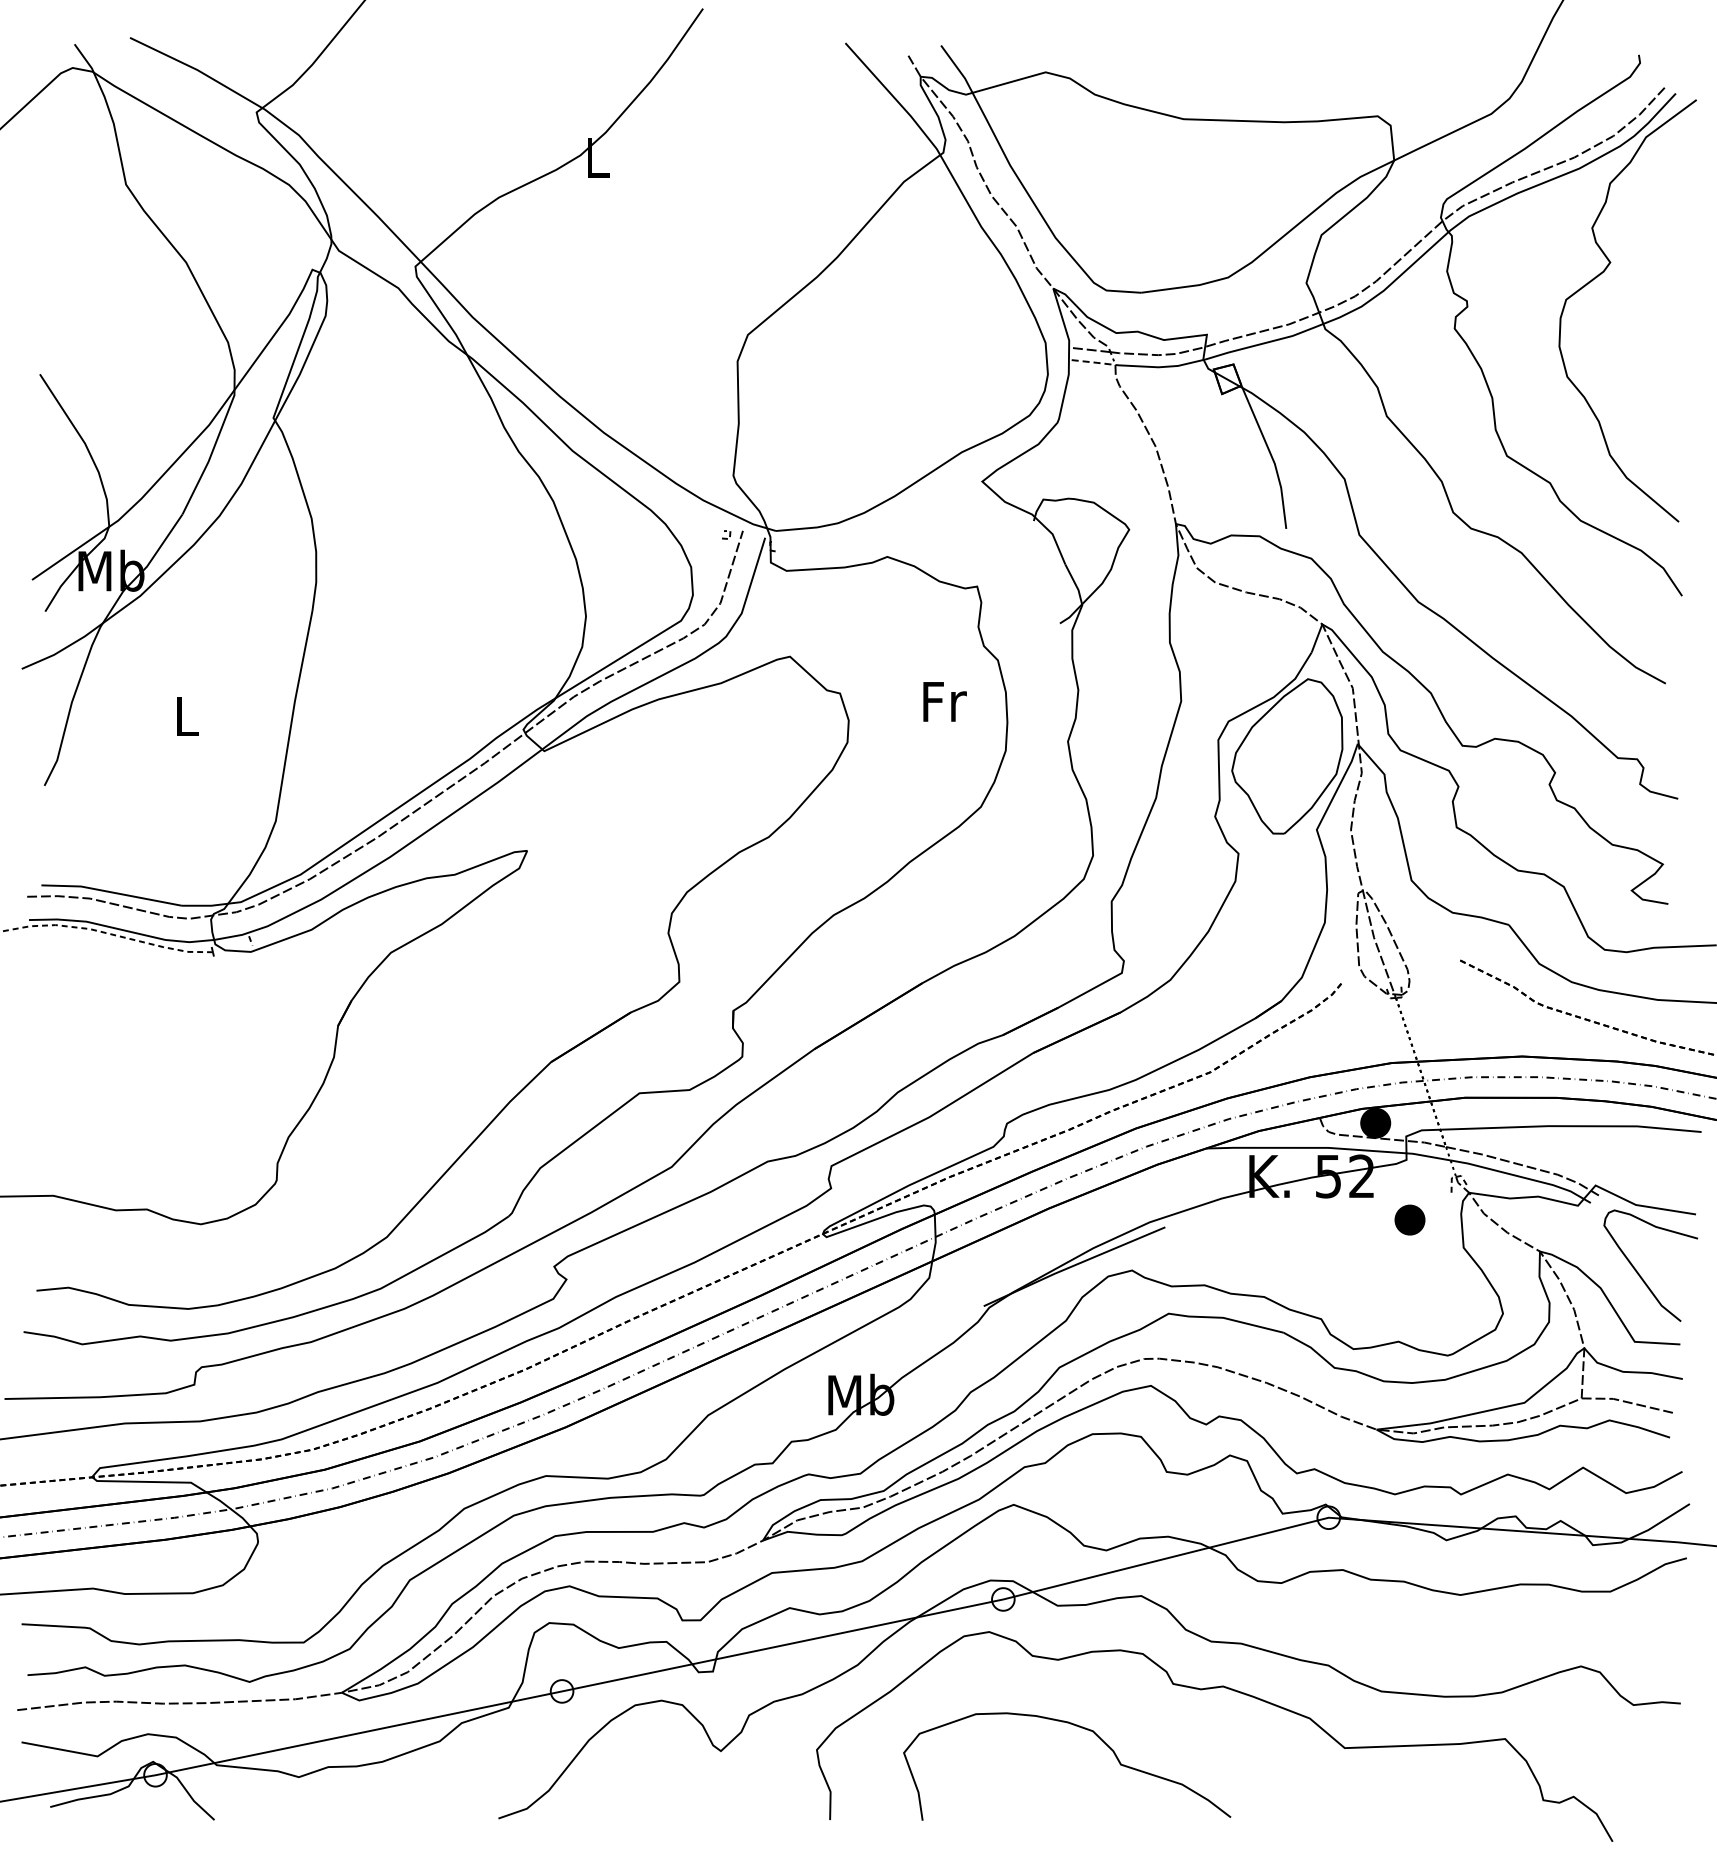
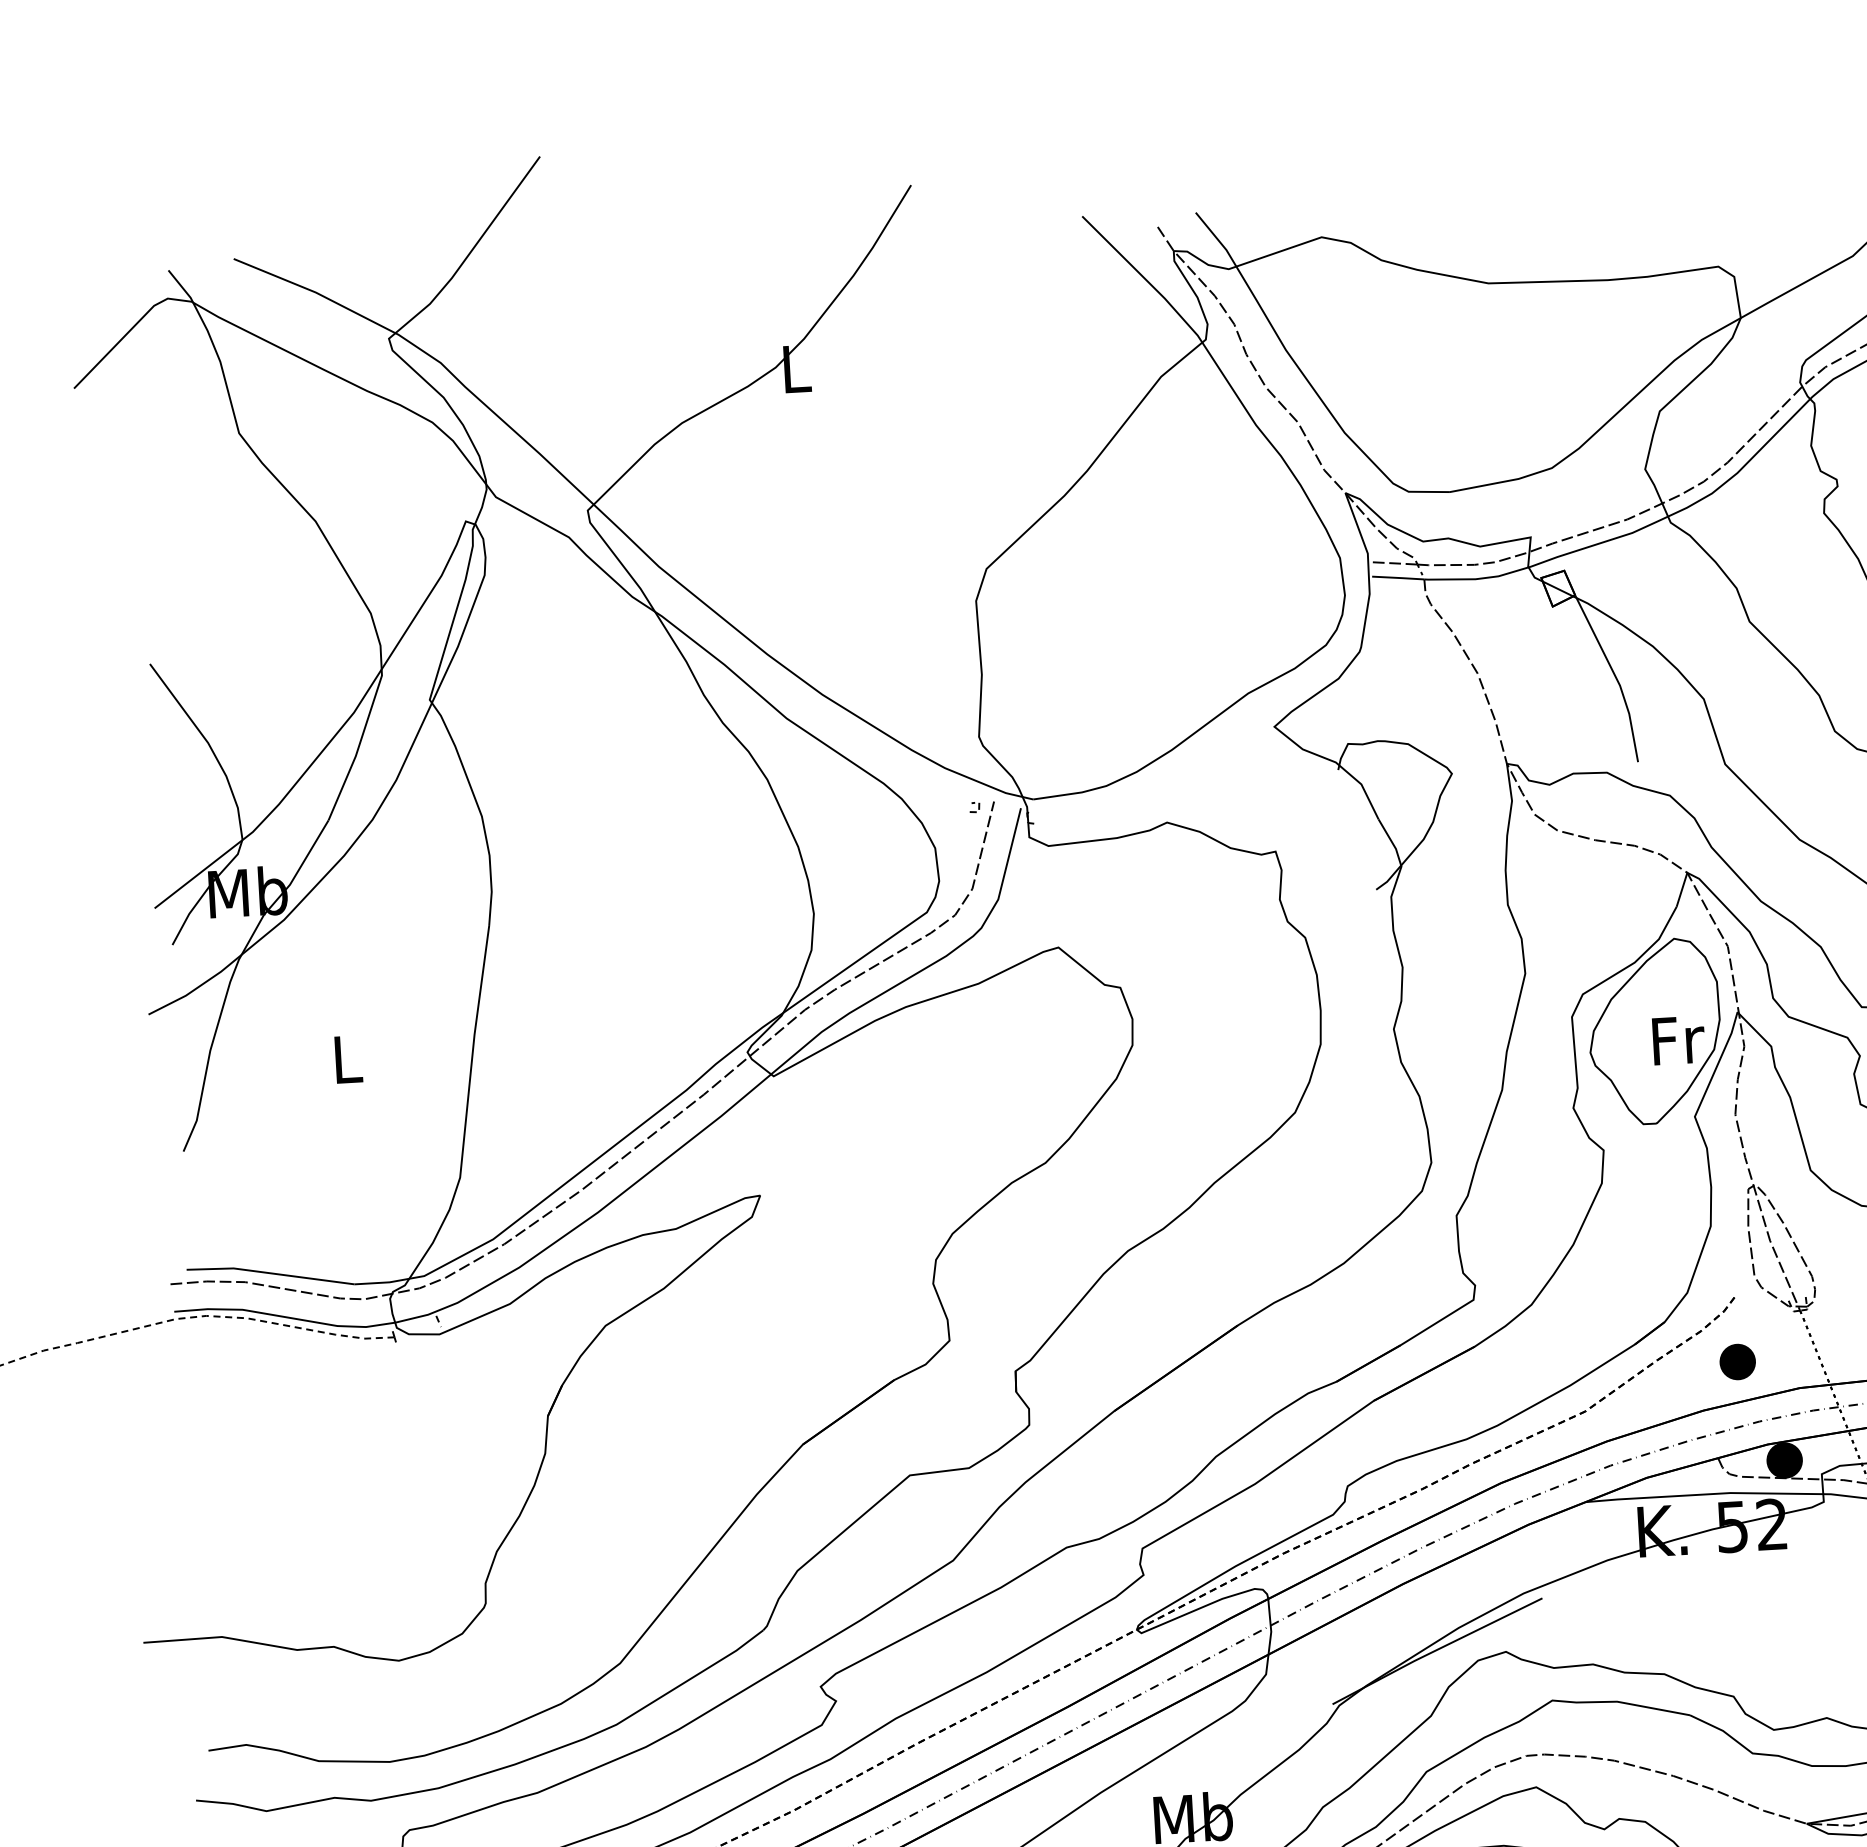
line: (1094, 362) -> (1399, 577), dashed -> solid
text: (944, 701) -> (1678, 1040), moved
part: (1409, 1219) -> (1737, 1361), moved

